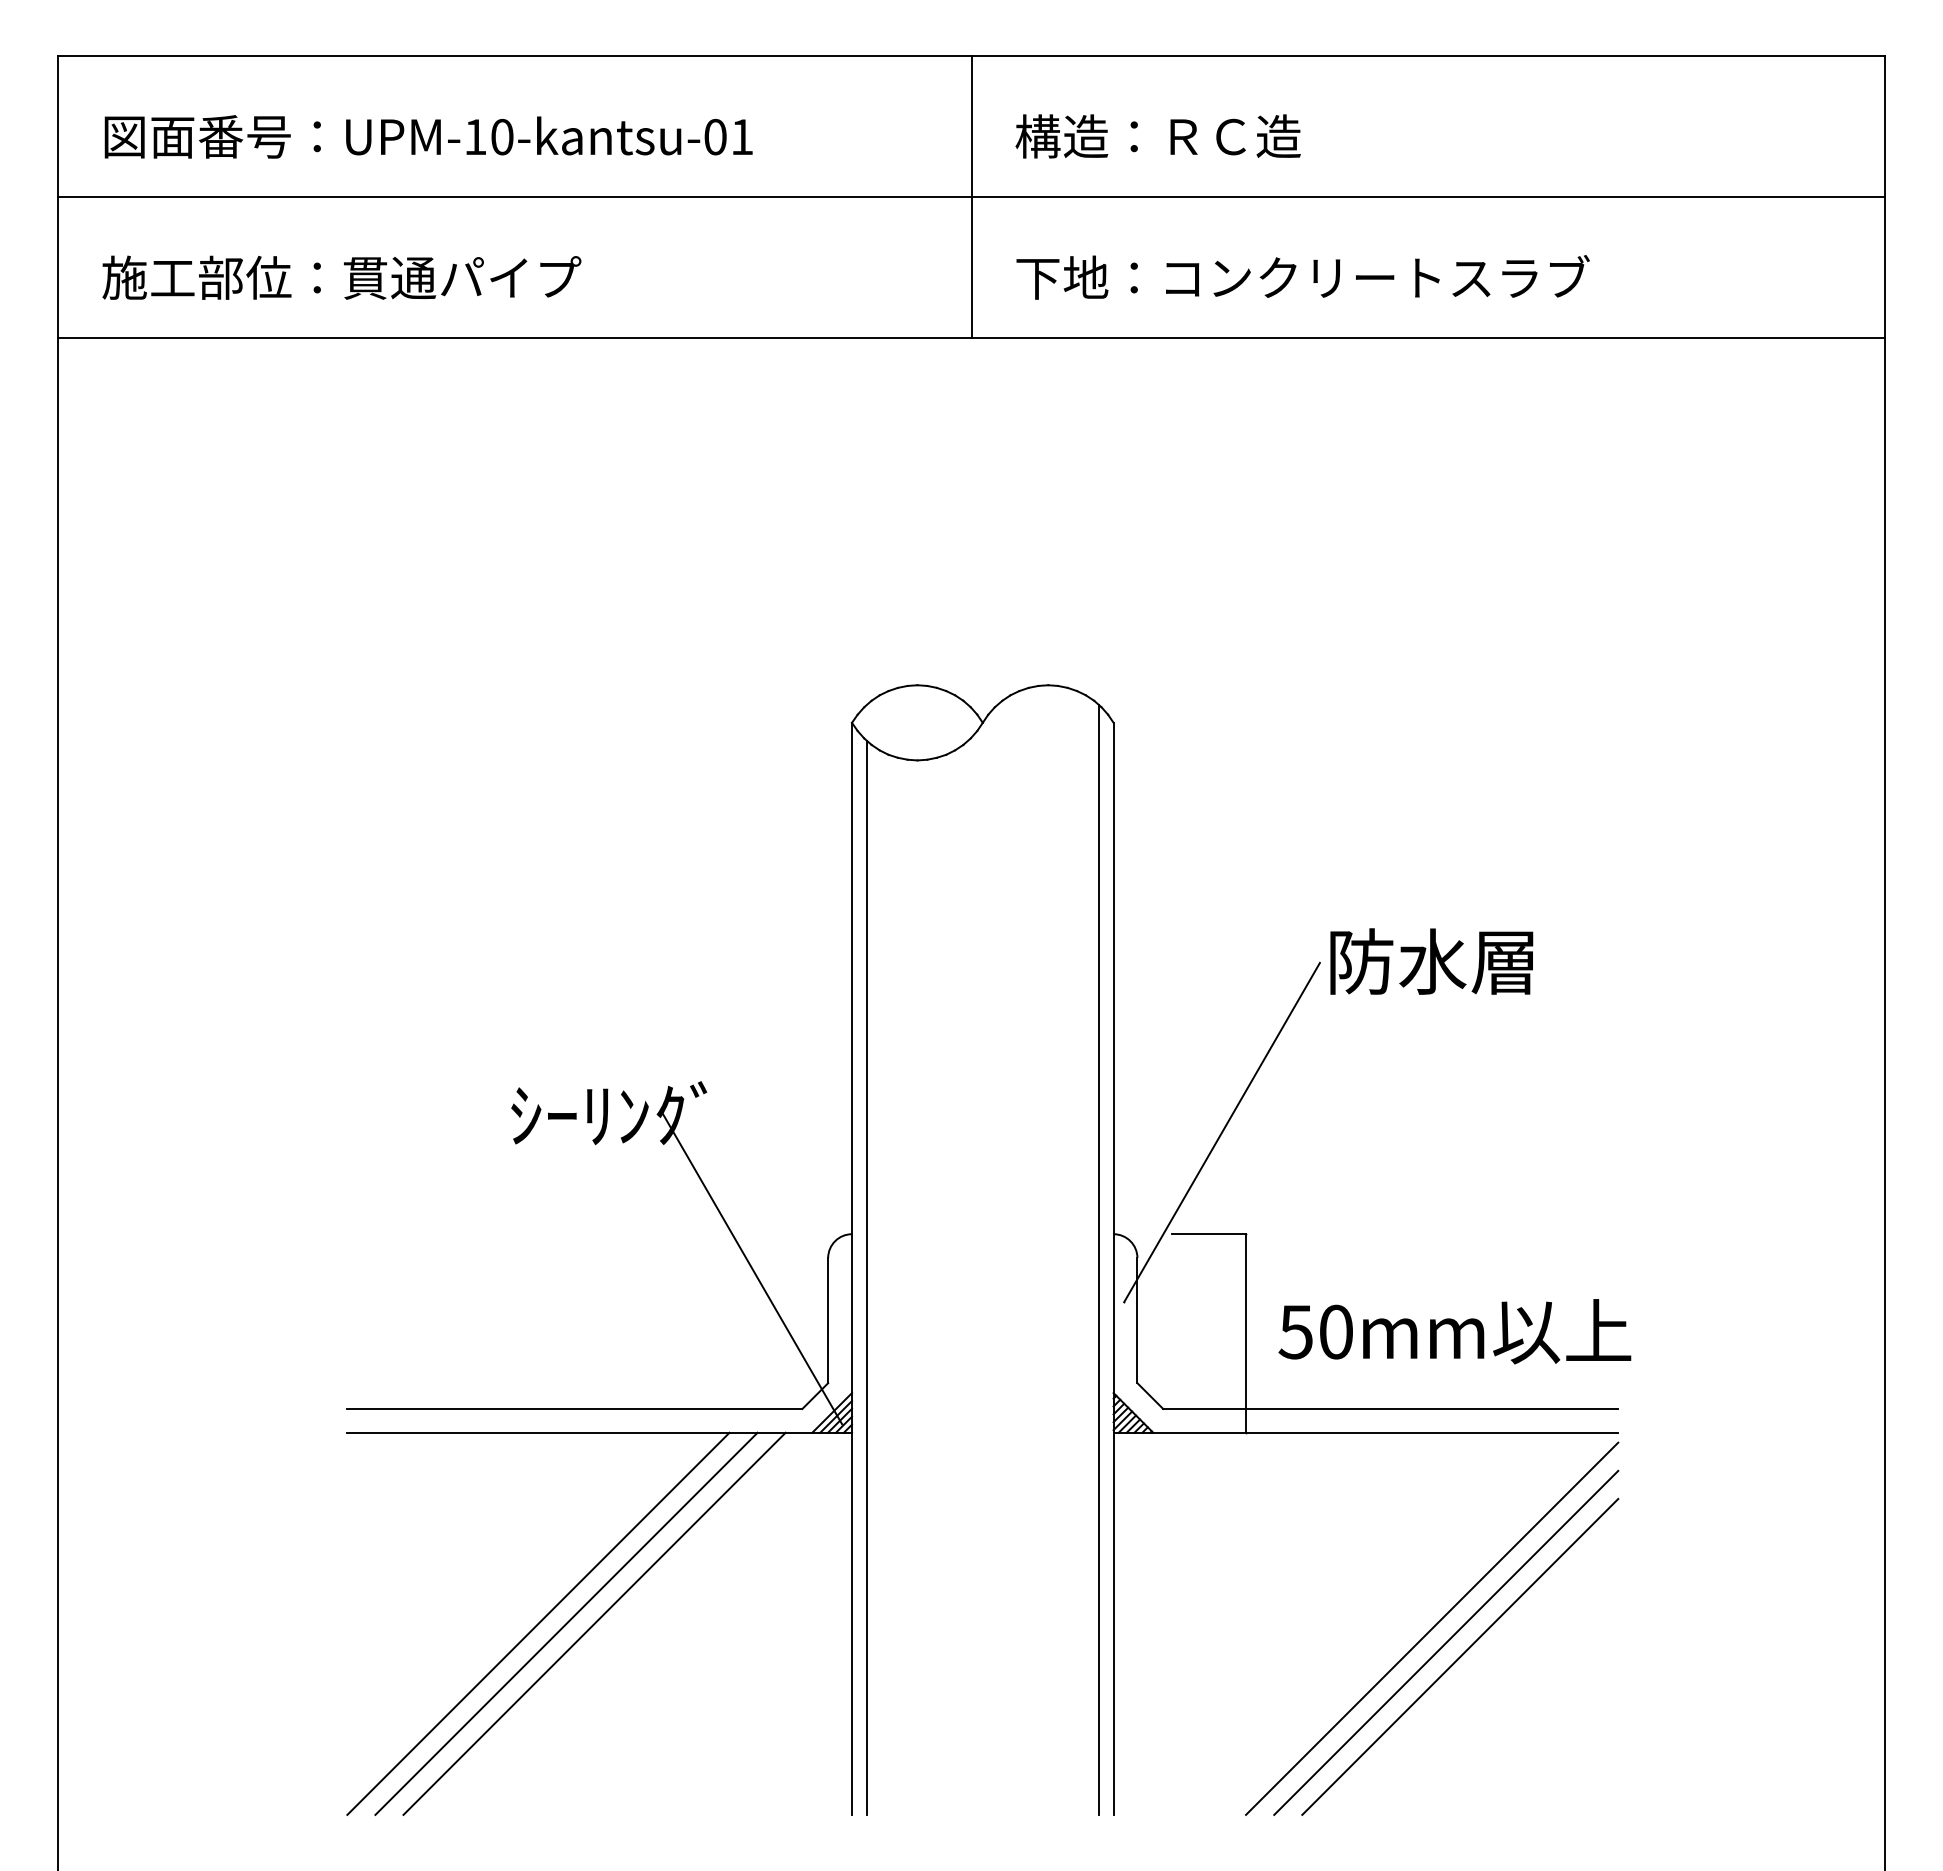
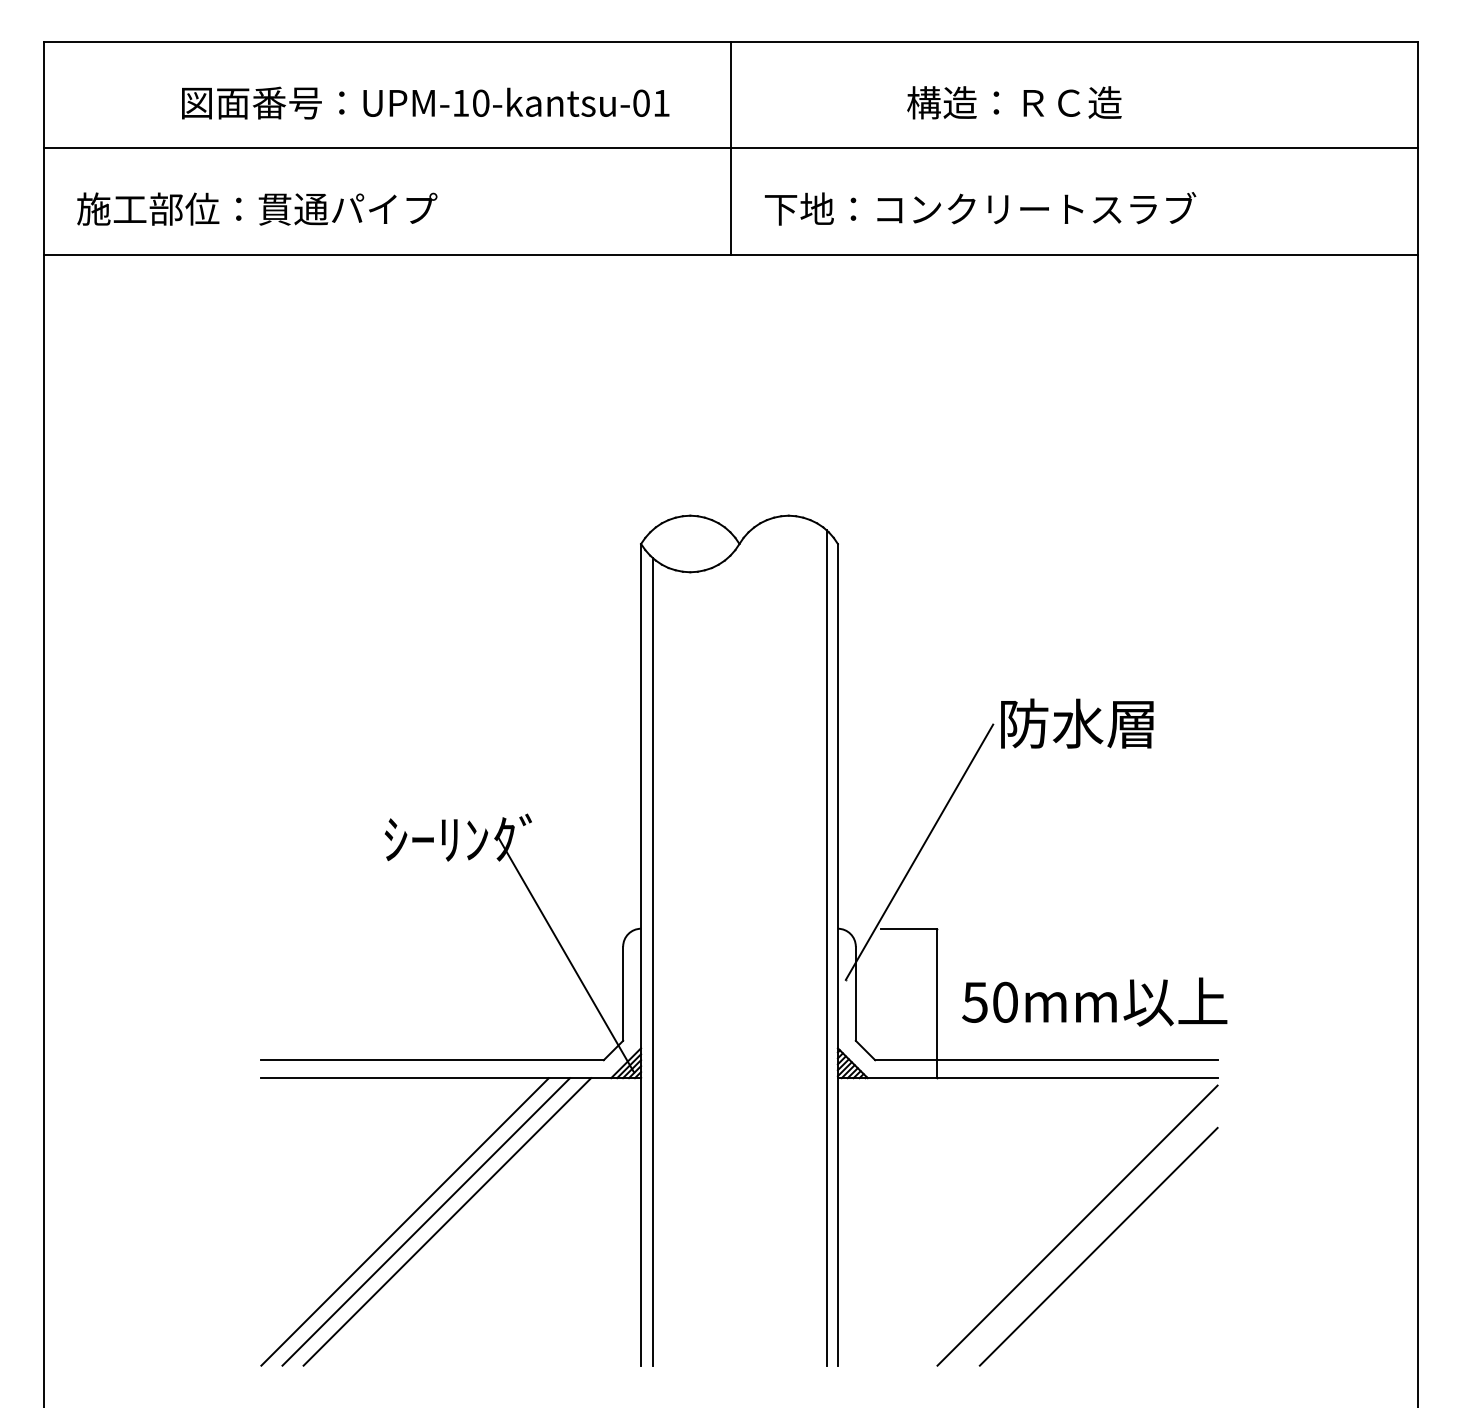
text: (428, 136) -> (425, 102), moved
text: (1157, 136) -> (1013, 102), moved
line: (1446, 1642) -> (1088, 1235), removed

